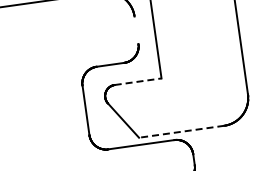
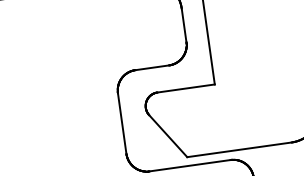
line: (136, 30) -> (184, 25), added
line: (138, 81) -> (186, 88), dashed -> solid
line: (181, 131) -> (239, 149), dashed -> solid

